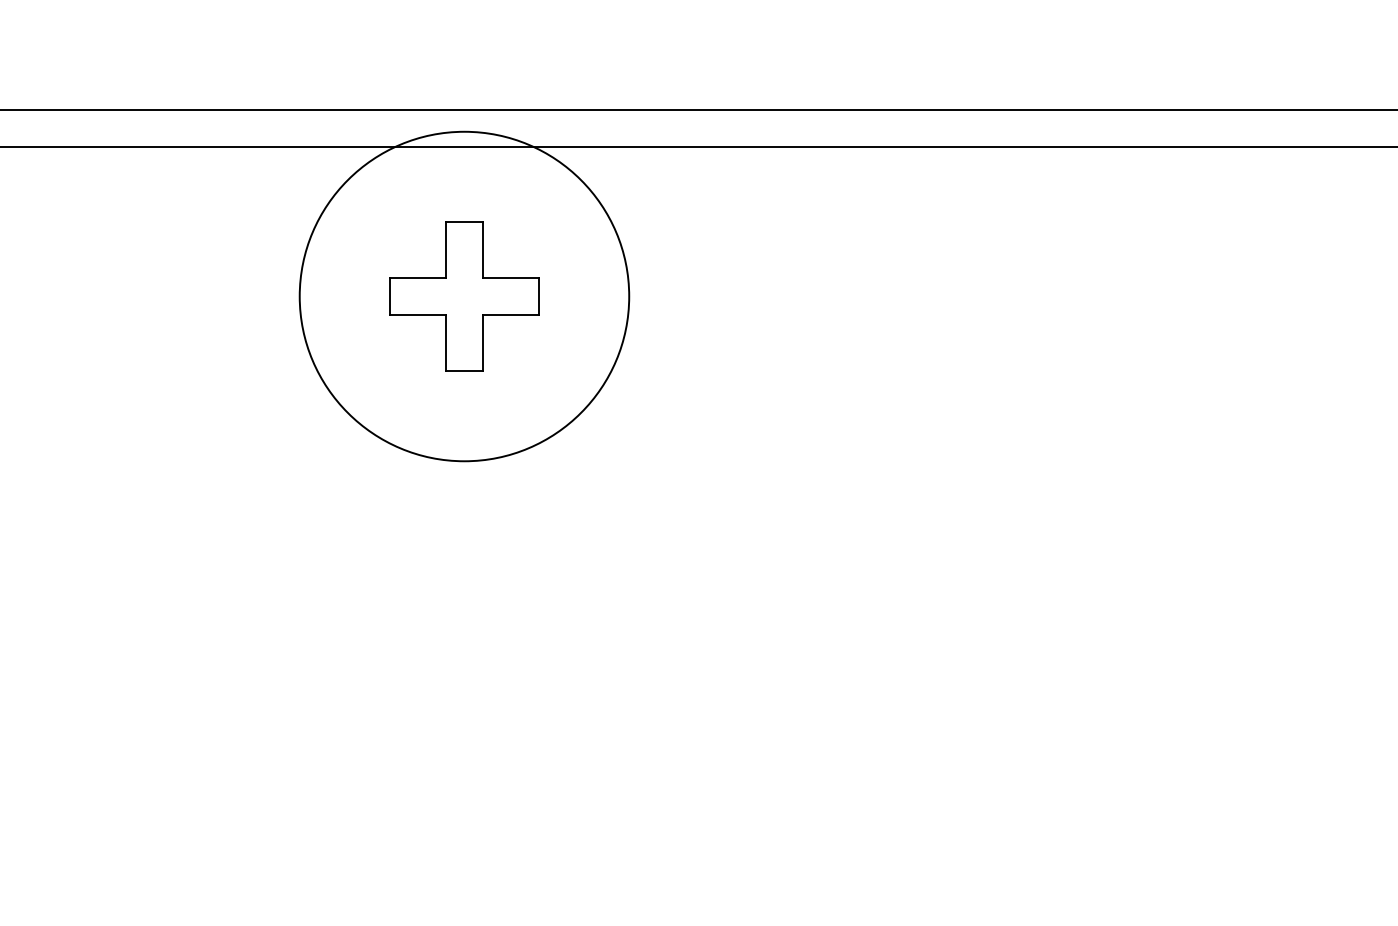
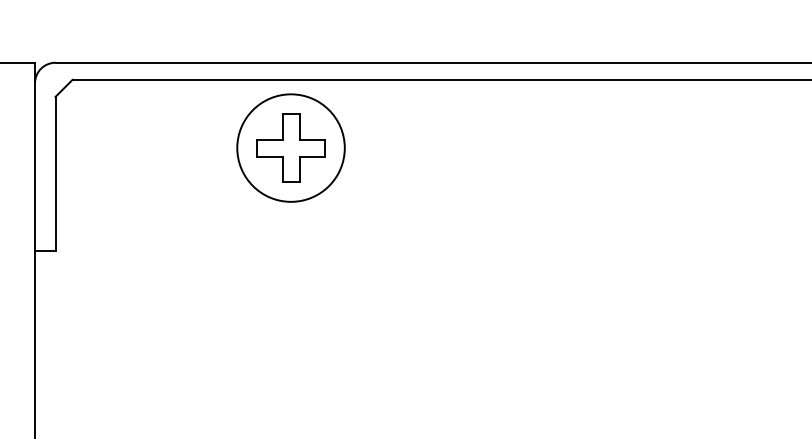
circle: (463, 295) -> (290, 147), size x0.71

